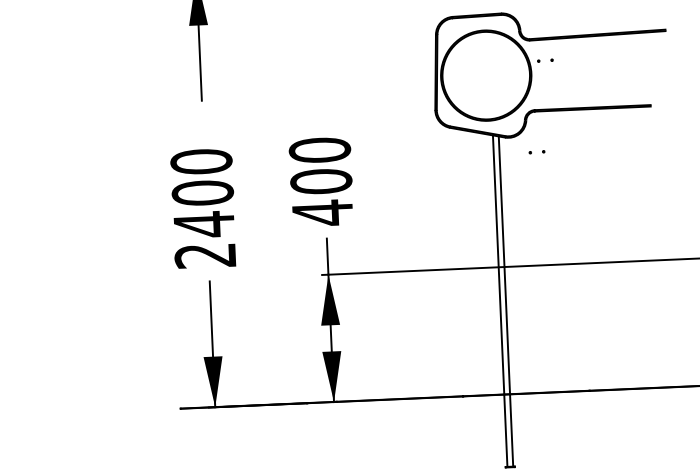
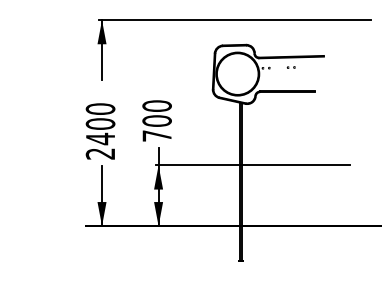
part: (535, 152) -> (290, 67), moved
text: (321, 212) -> (156, 135), 400 -> 700

